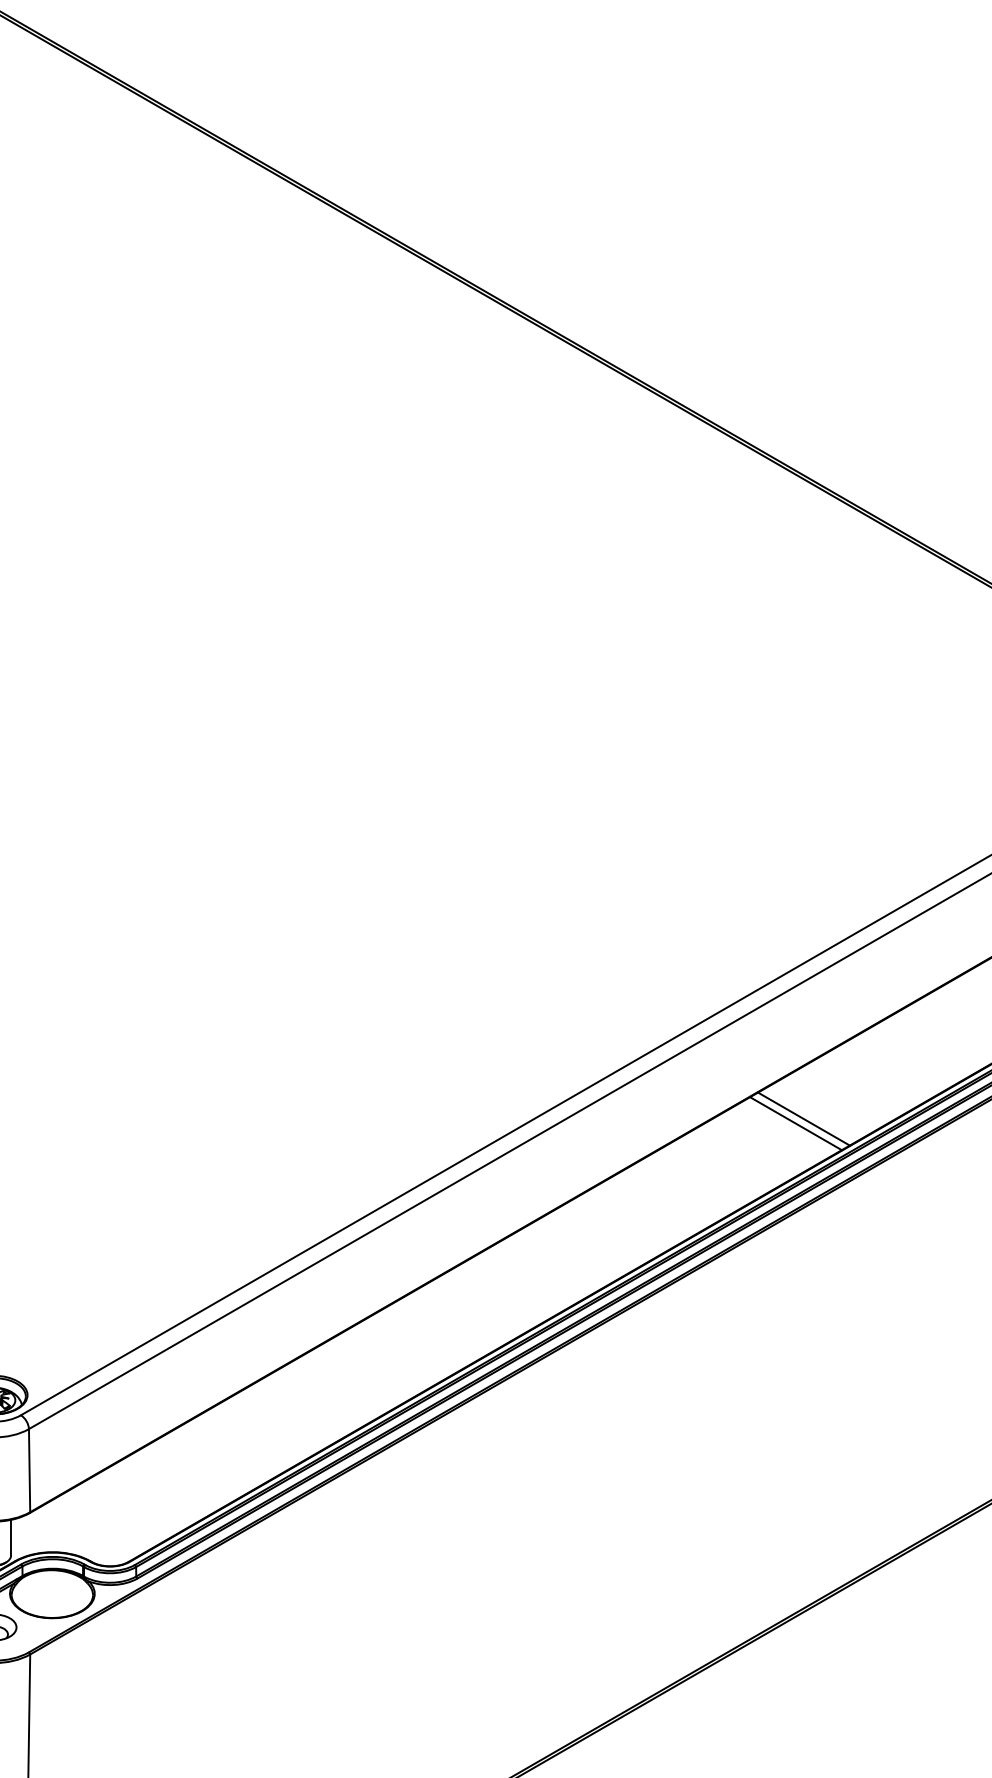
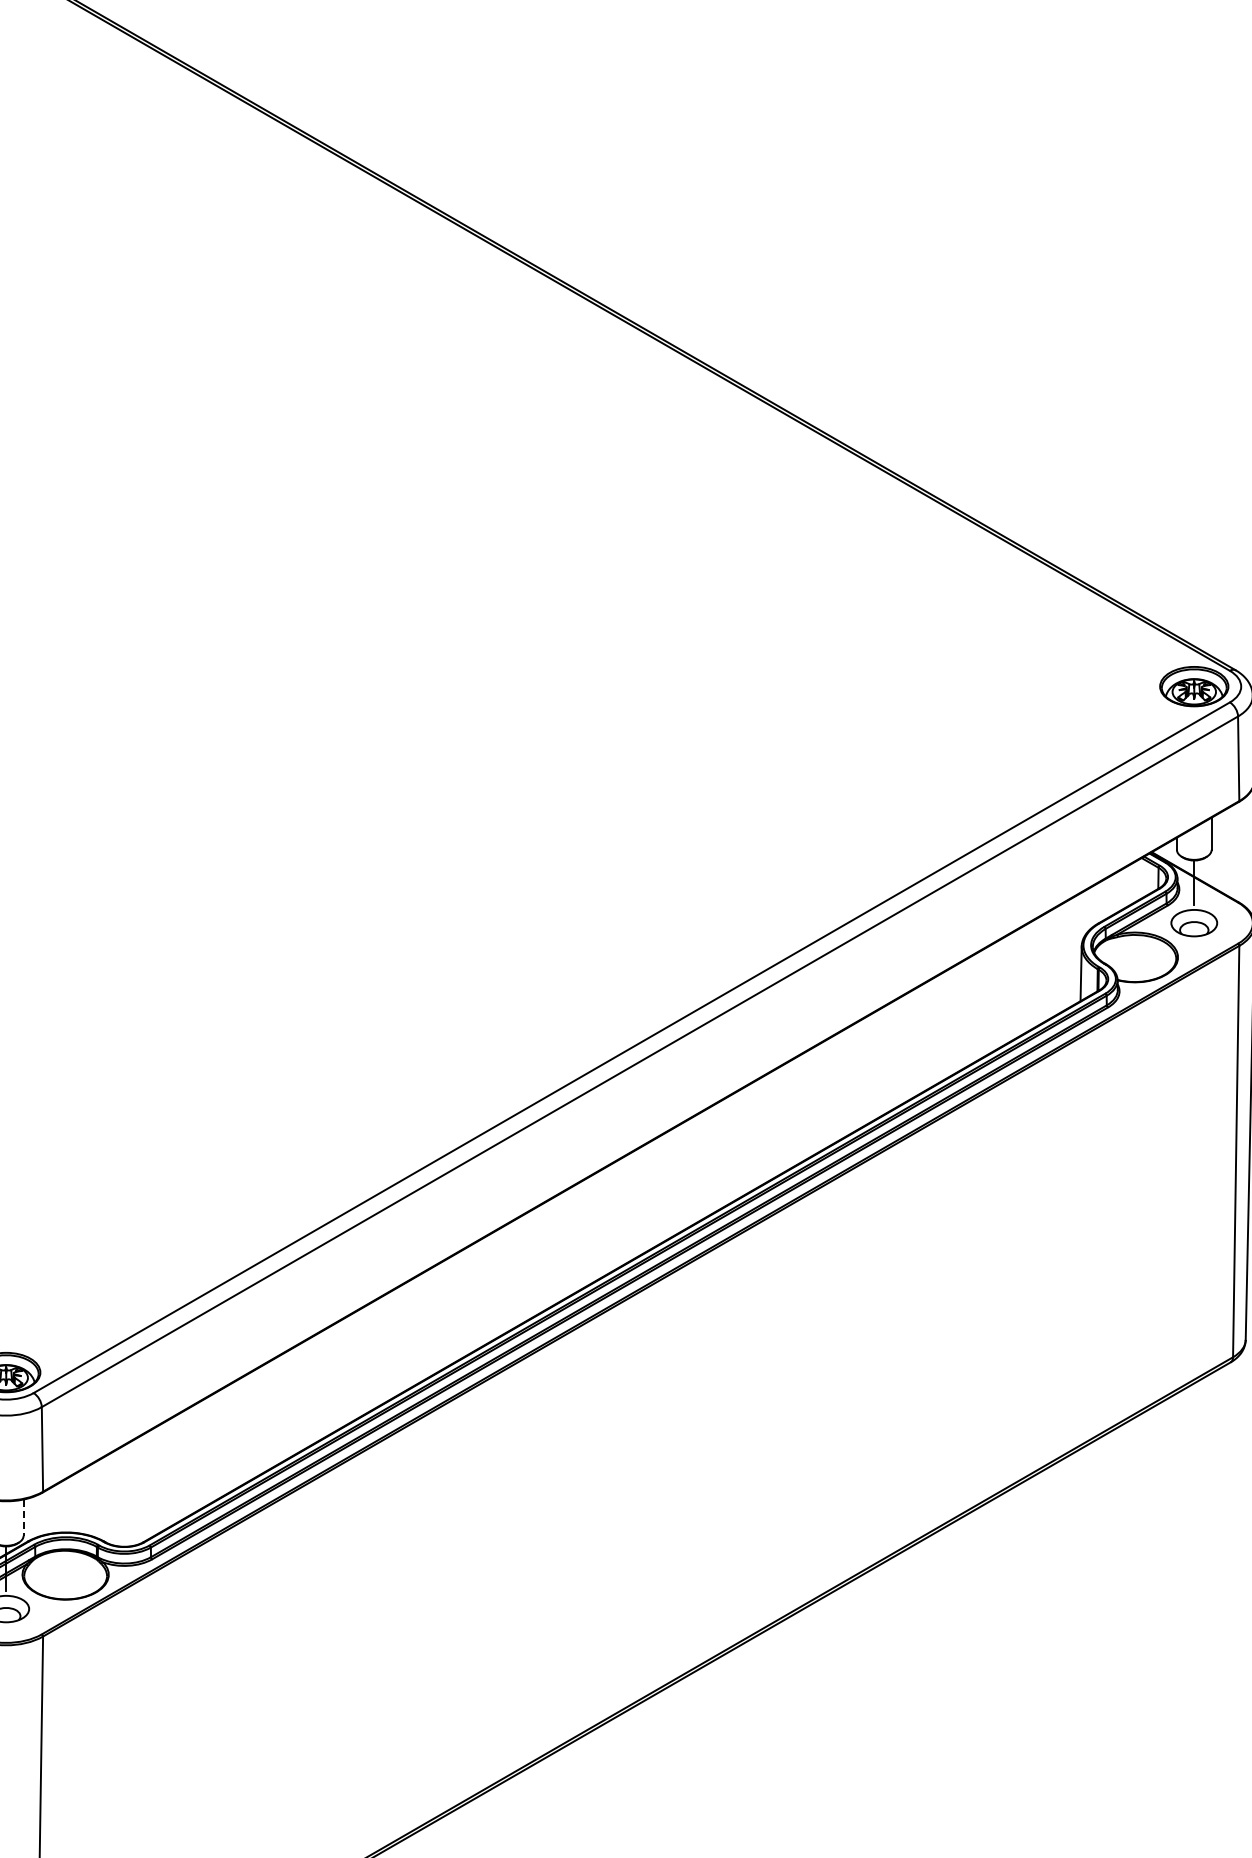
line: (803, 1119) -> (830, 1091), removed
line: (795, 1123) -> (822, 1096), removed
line: (10, 1538) -> (23, 1518), solid -> dashed

